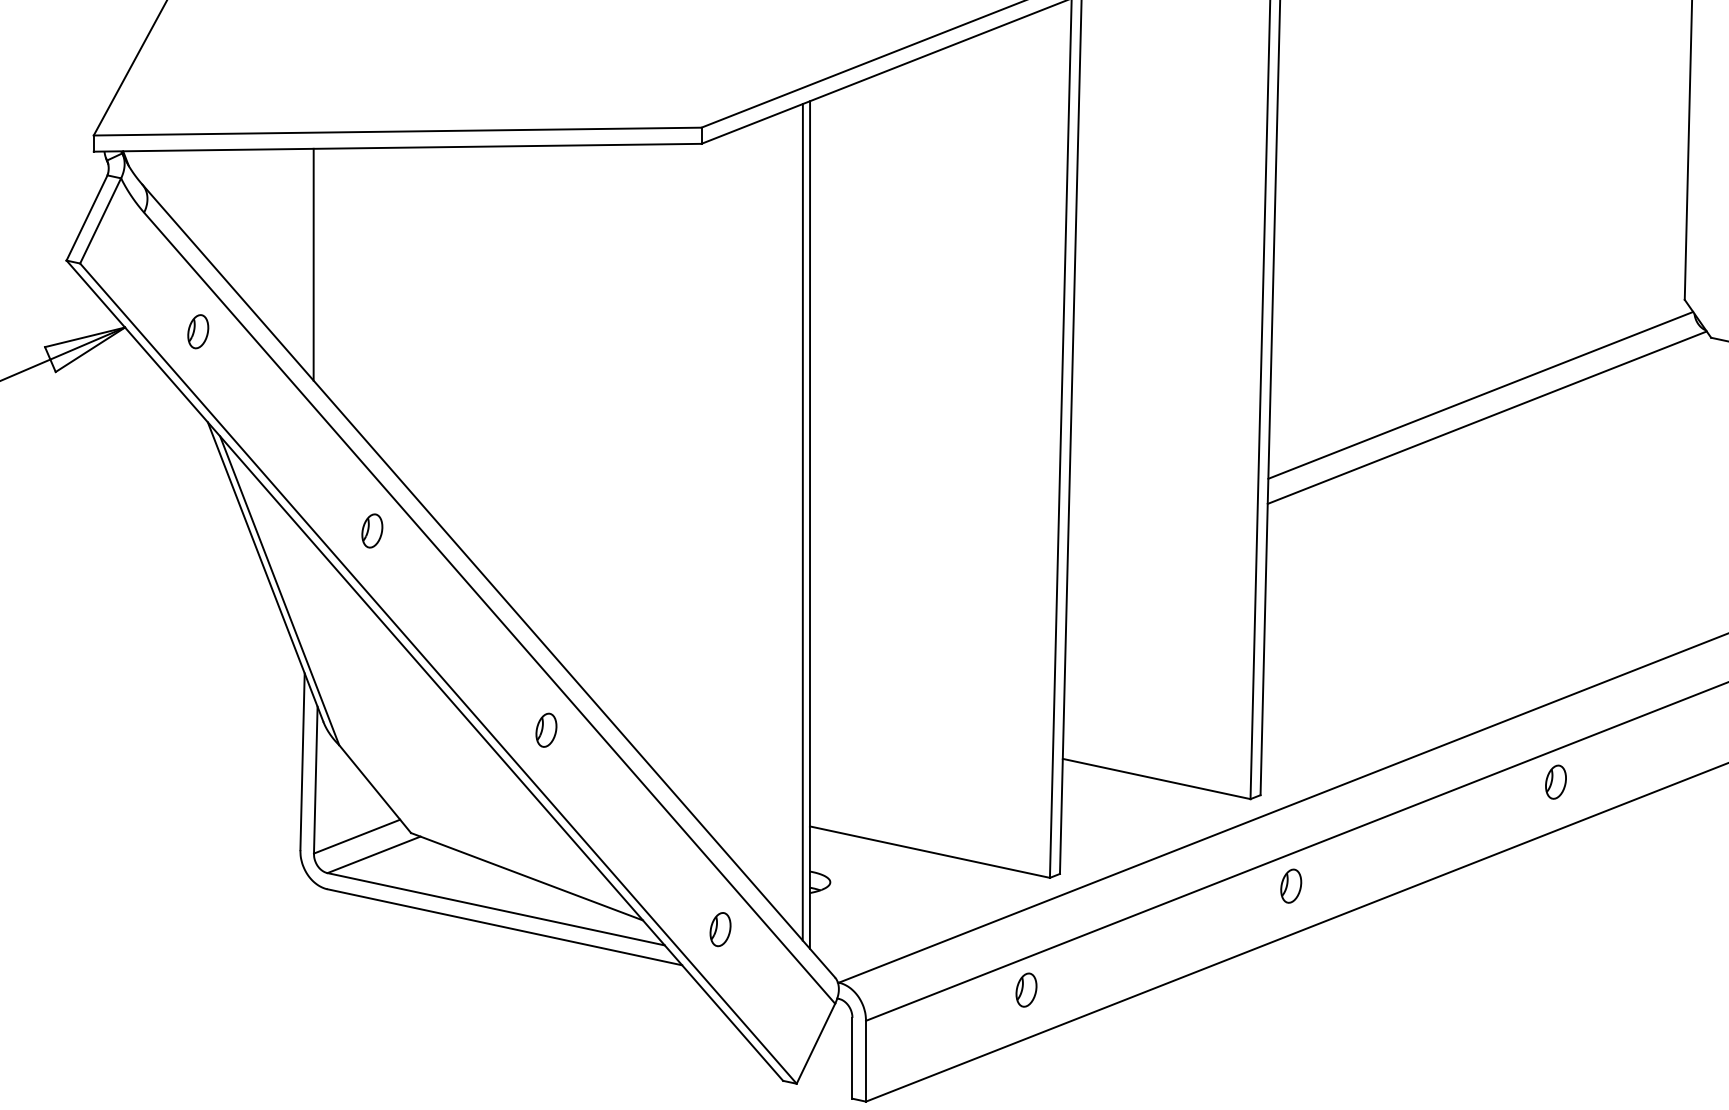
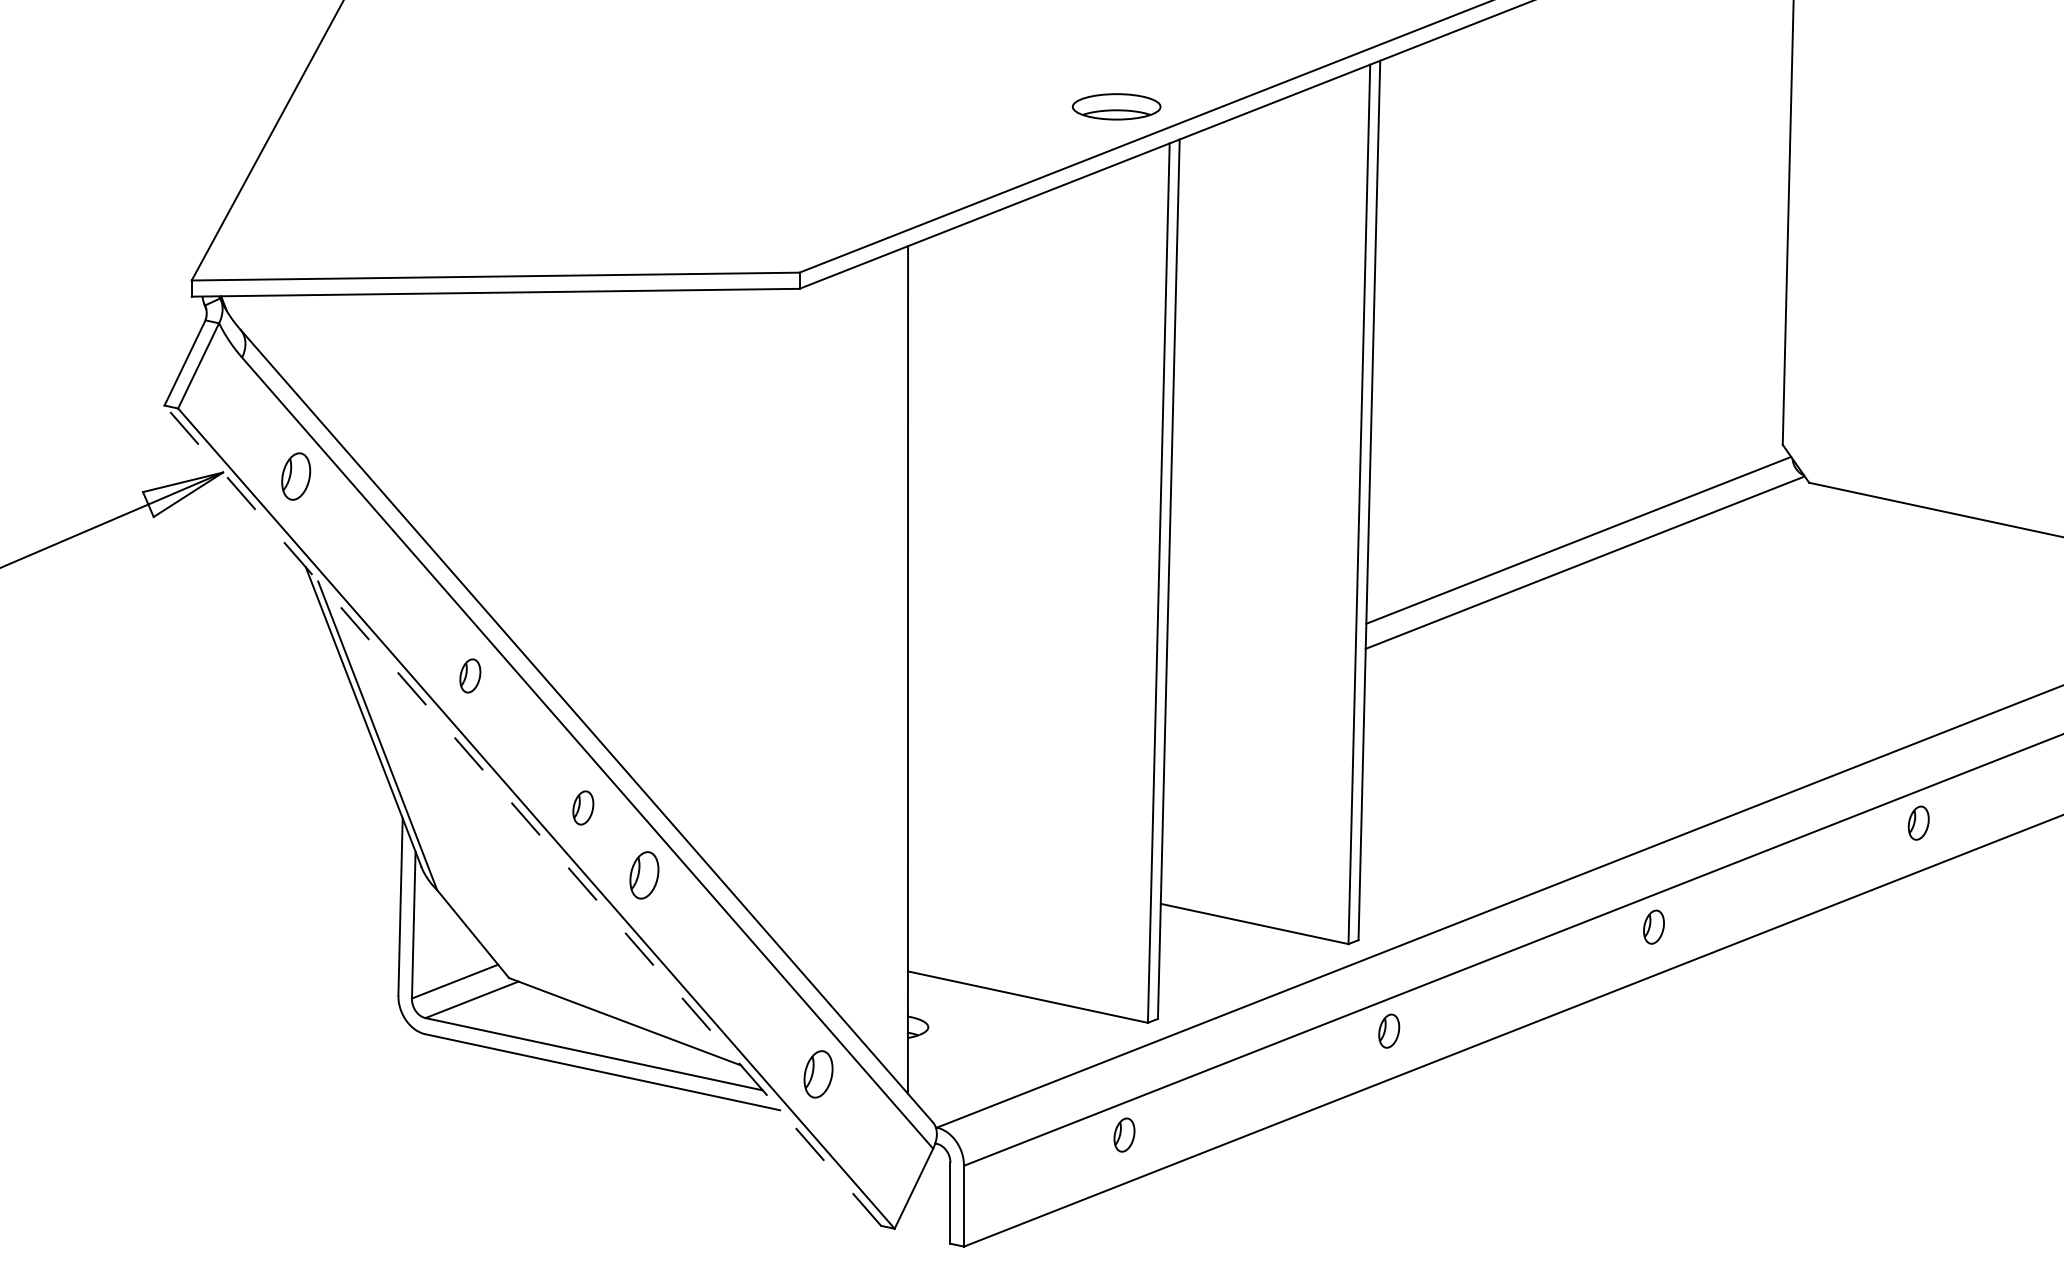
line: (313, 264) -> (411, 409), removed
part: (198, 331) -> (296, 476), size x1.4
line: (802, 521) -> (900, 666), removed
part: (485, 662) -> (583, 807), added
line: (424, 670) -> (522, 815), solid -> dashed
part: (546, 729) -> (644, 874), size x1.4
part: (720, 929) -> (818, 1074), size x1.4

